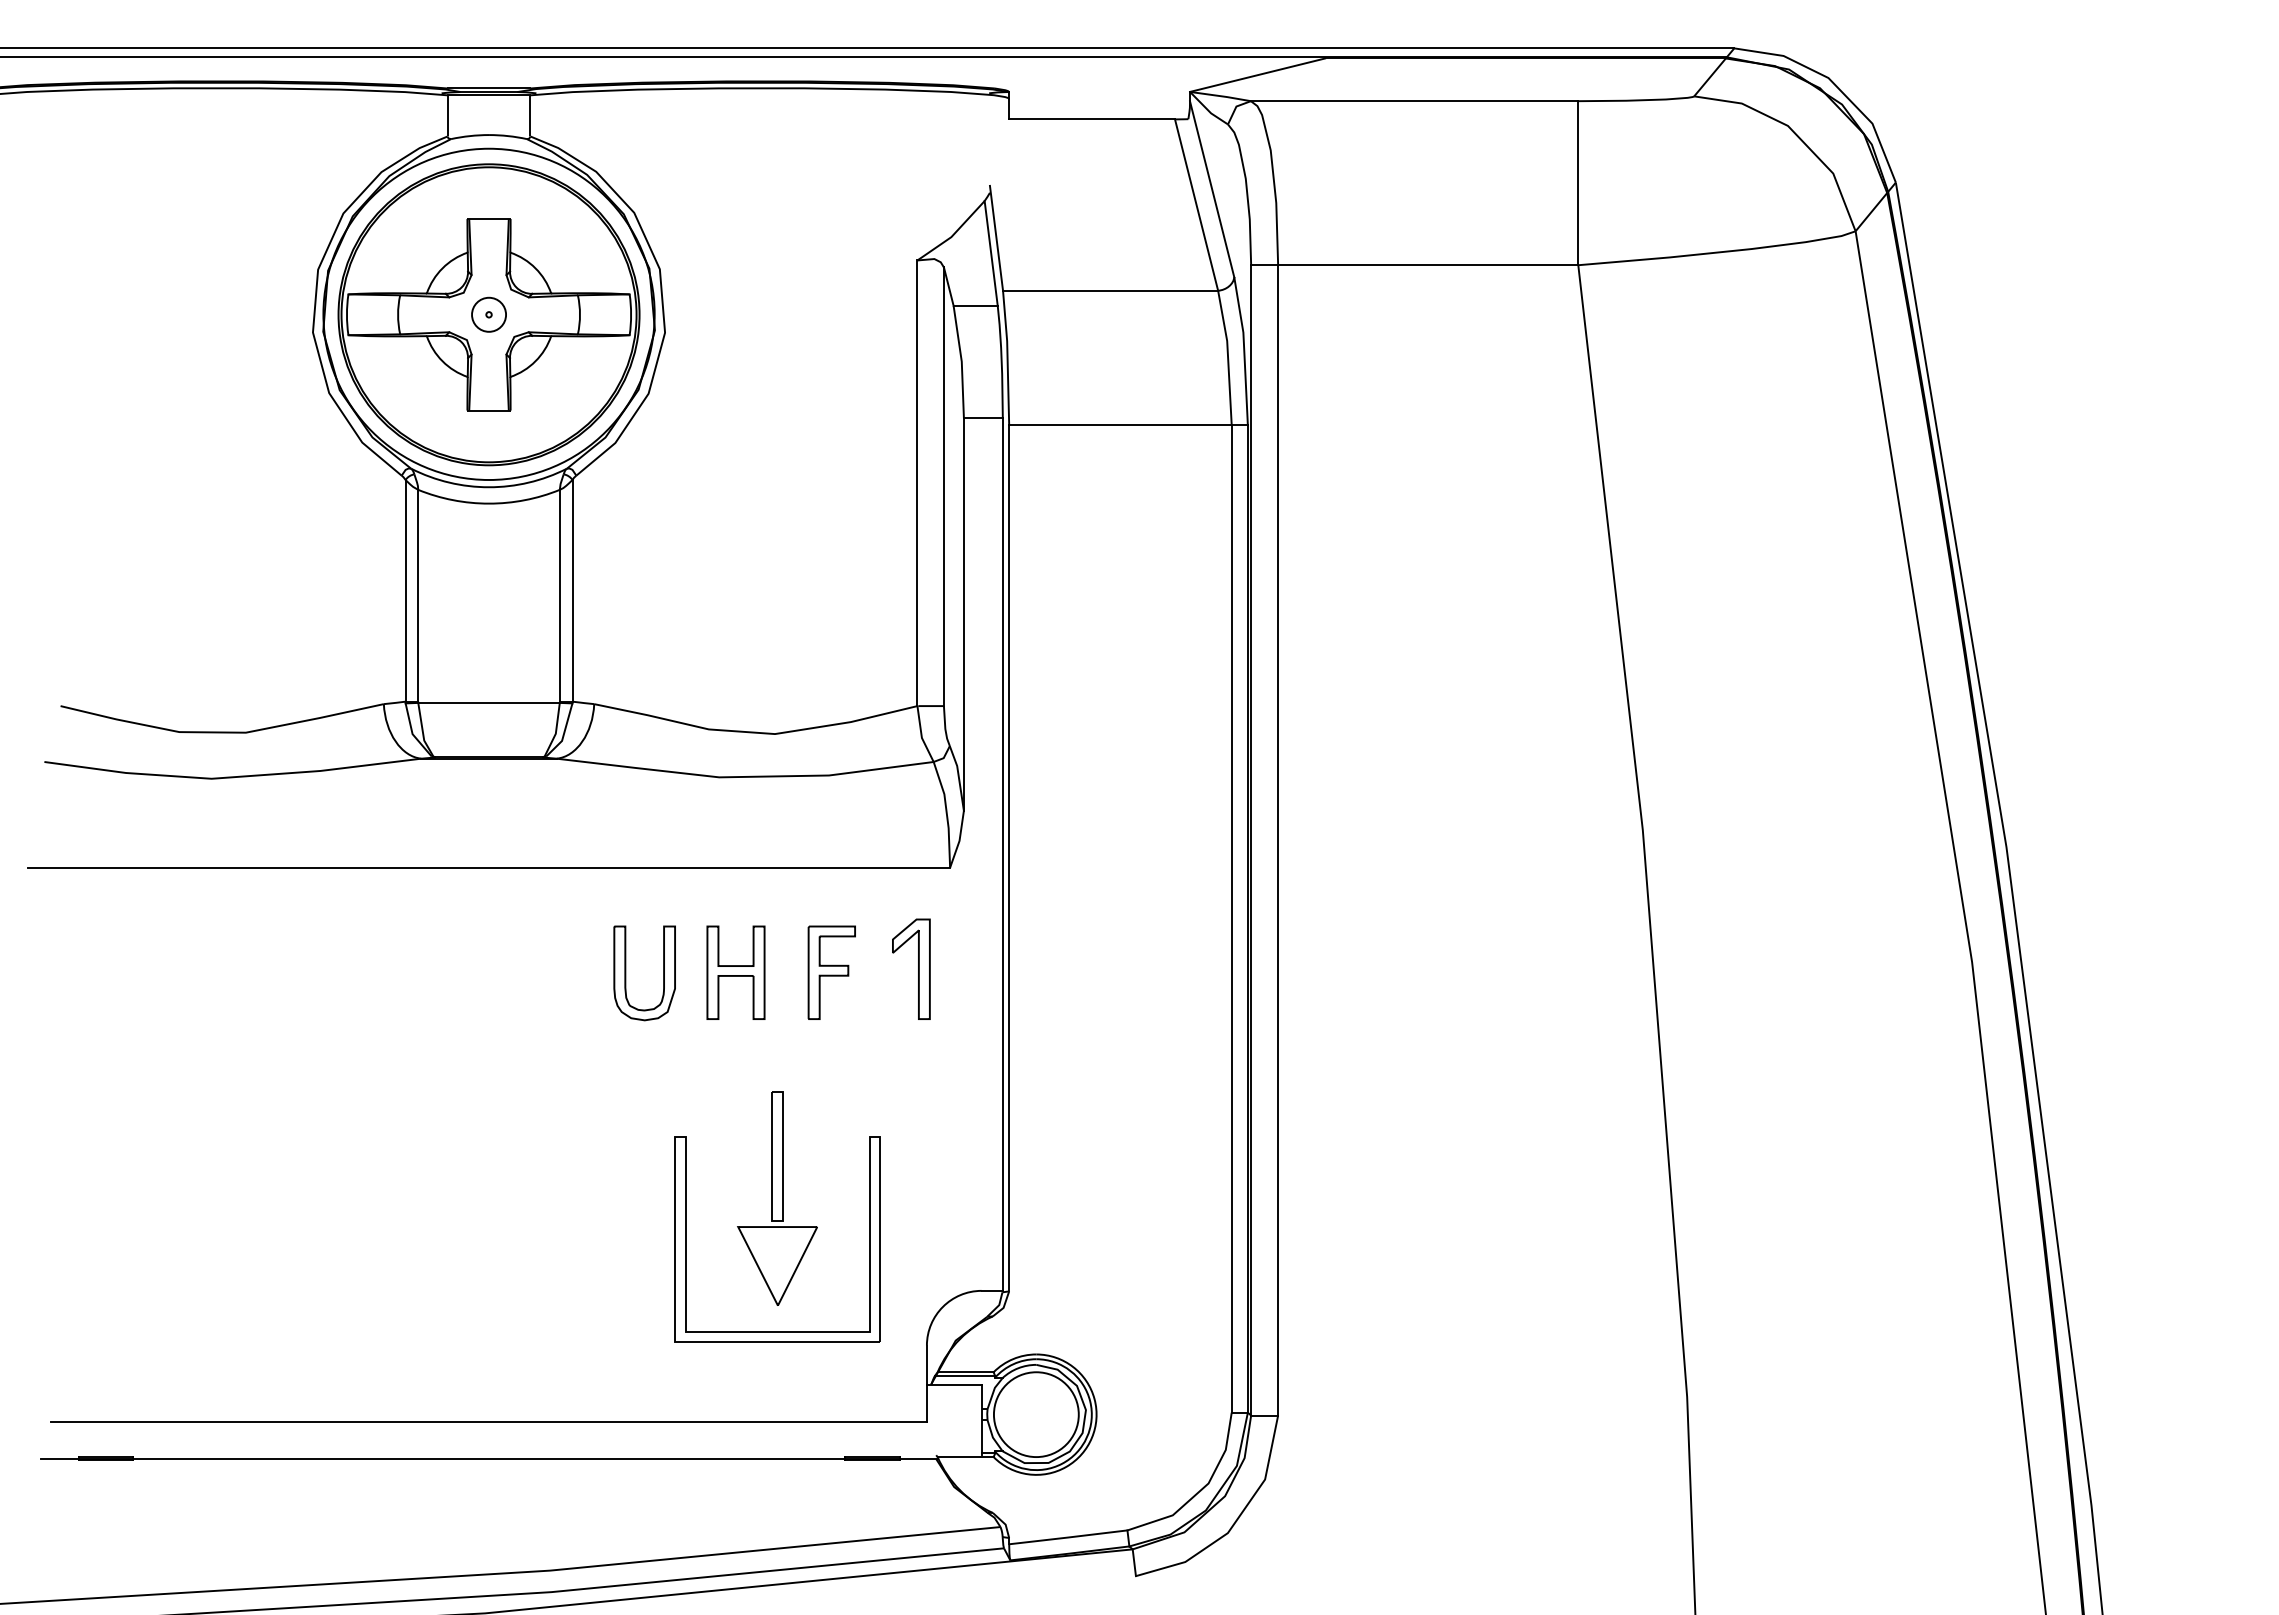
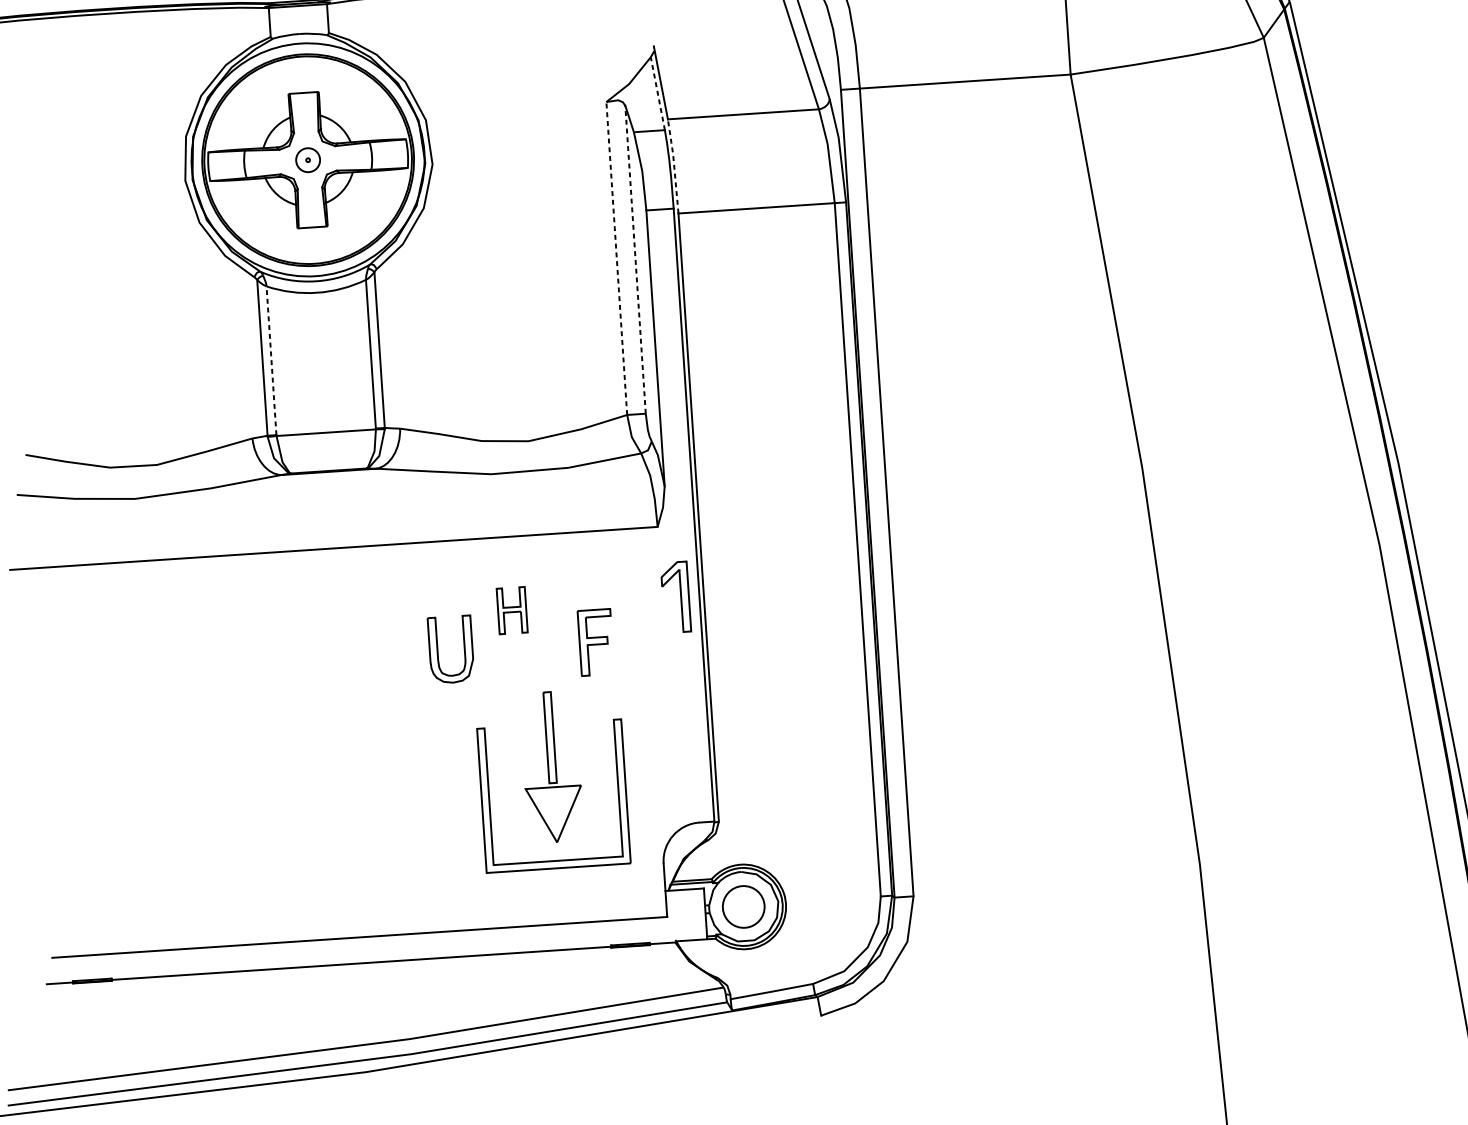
line: (991, 253) -> (658, 93), solid -> dashed
line: (1007, 356) -> (674, 165), solid -> dashed
line: (917, 483) -> (616, 258), solid -> dashed
line: (943, 486) -> (635, 259), solid -> dashed
line: (418, 595) -> (271, 360), solid -> dashed
part: (918, 968) -> (680, 596), moved
part: (735, 972) -> (511, 610), size x0.7
part: (831, 972) -> (595, 642), moved
part: (626, 973) -> (438, 650), moved
circle: (1035, 1414) -> (743, 906), size x0.7

